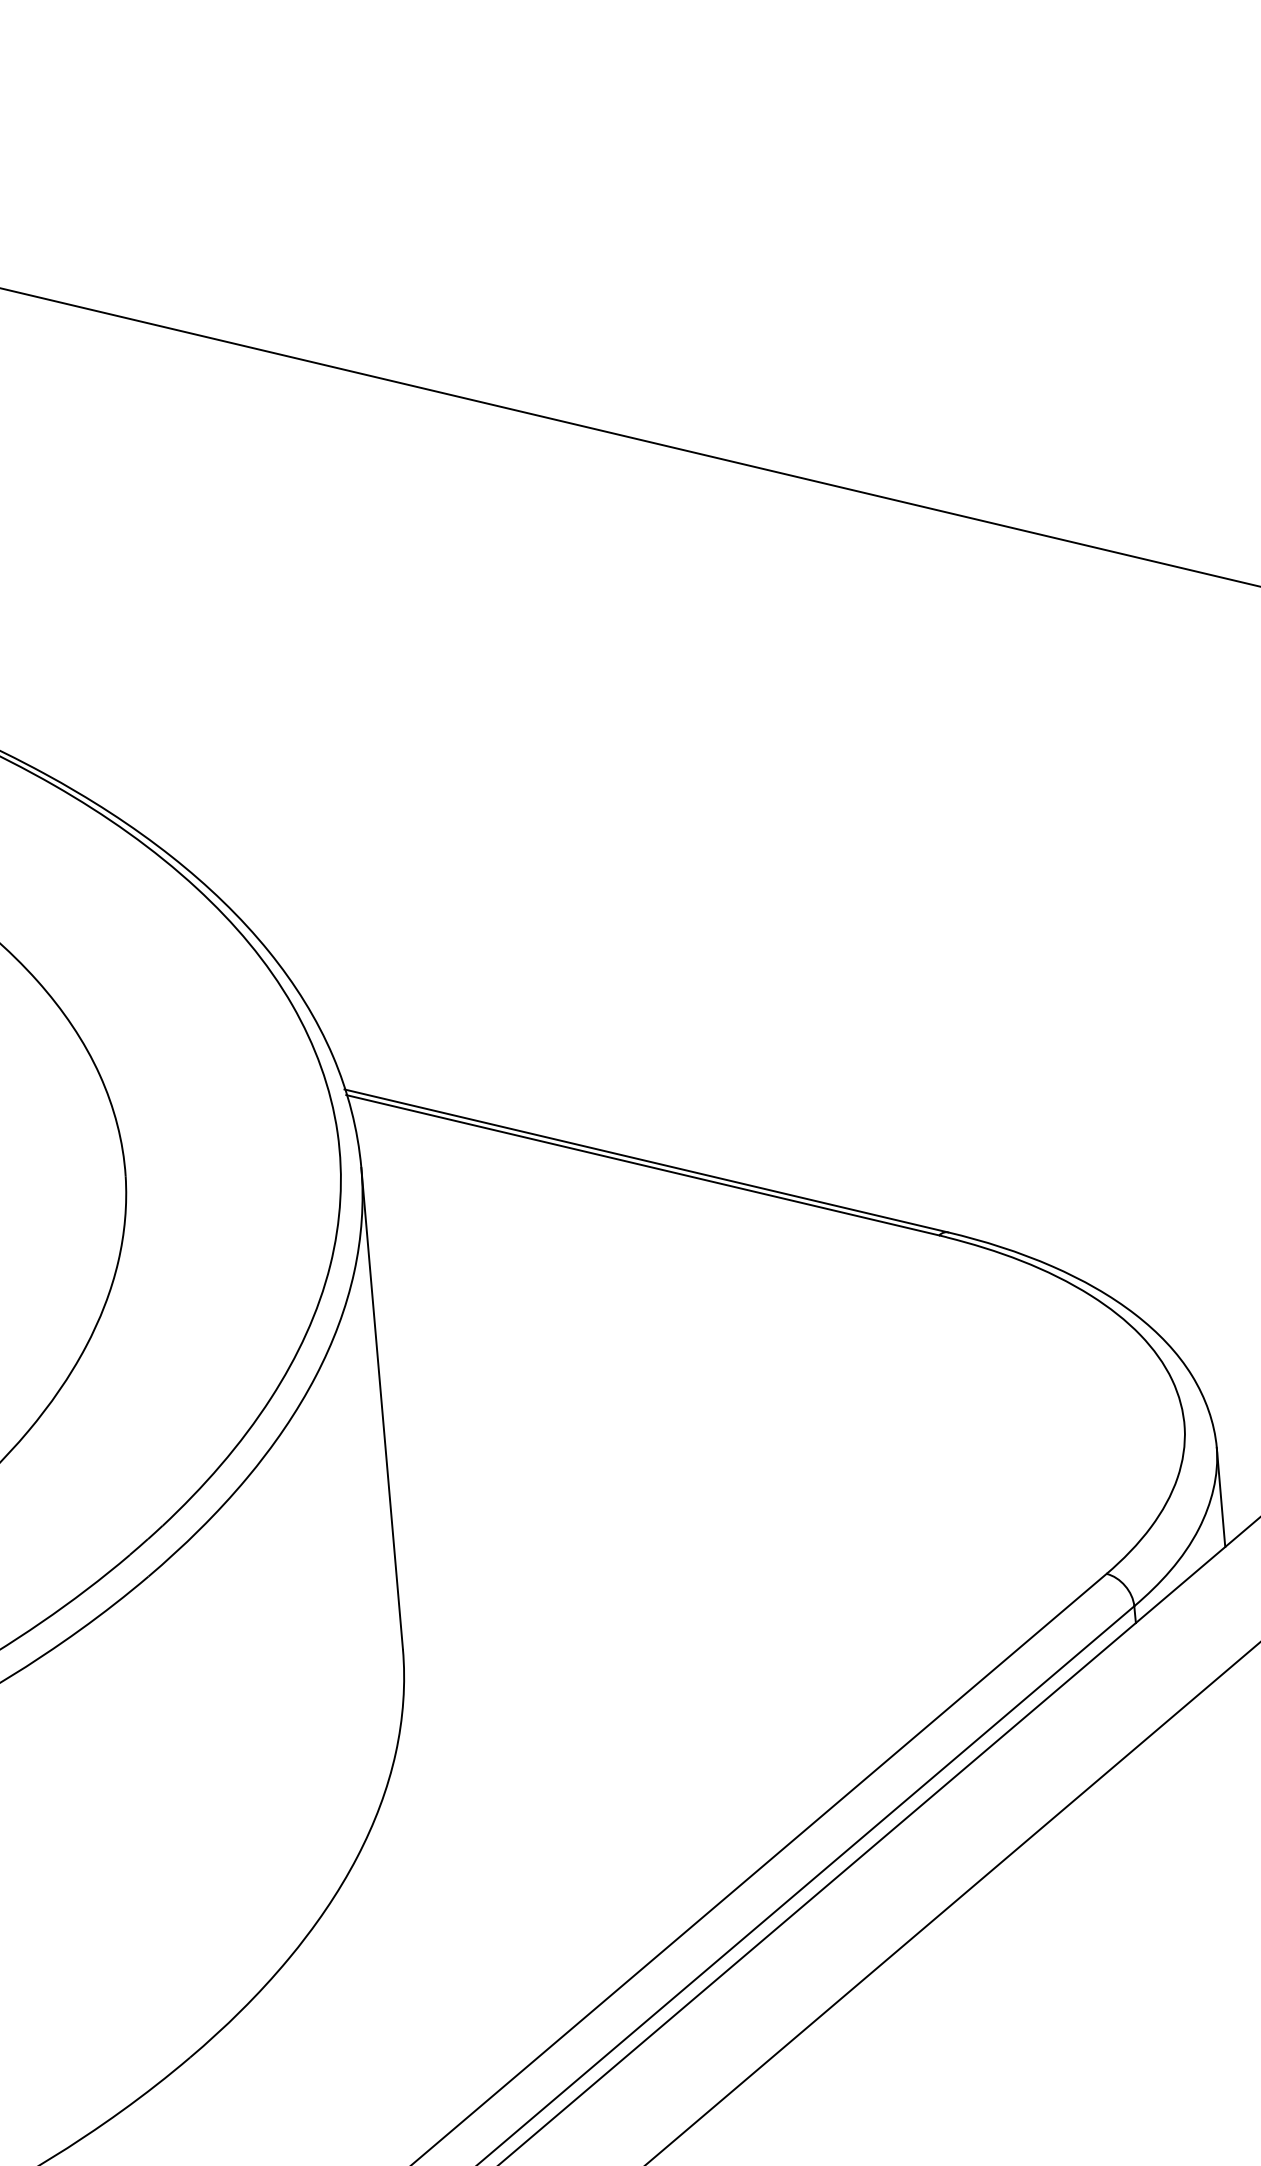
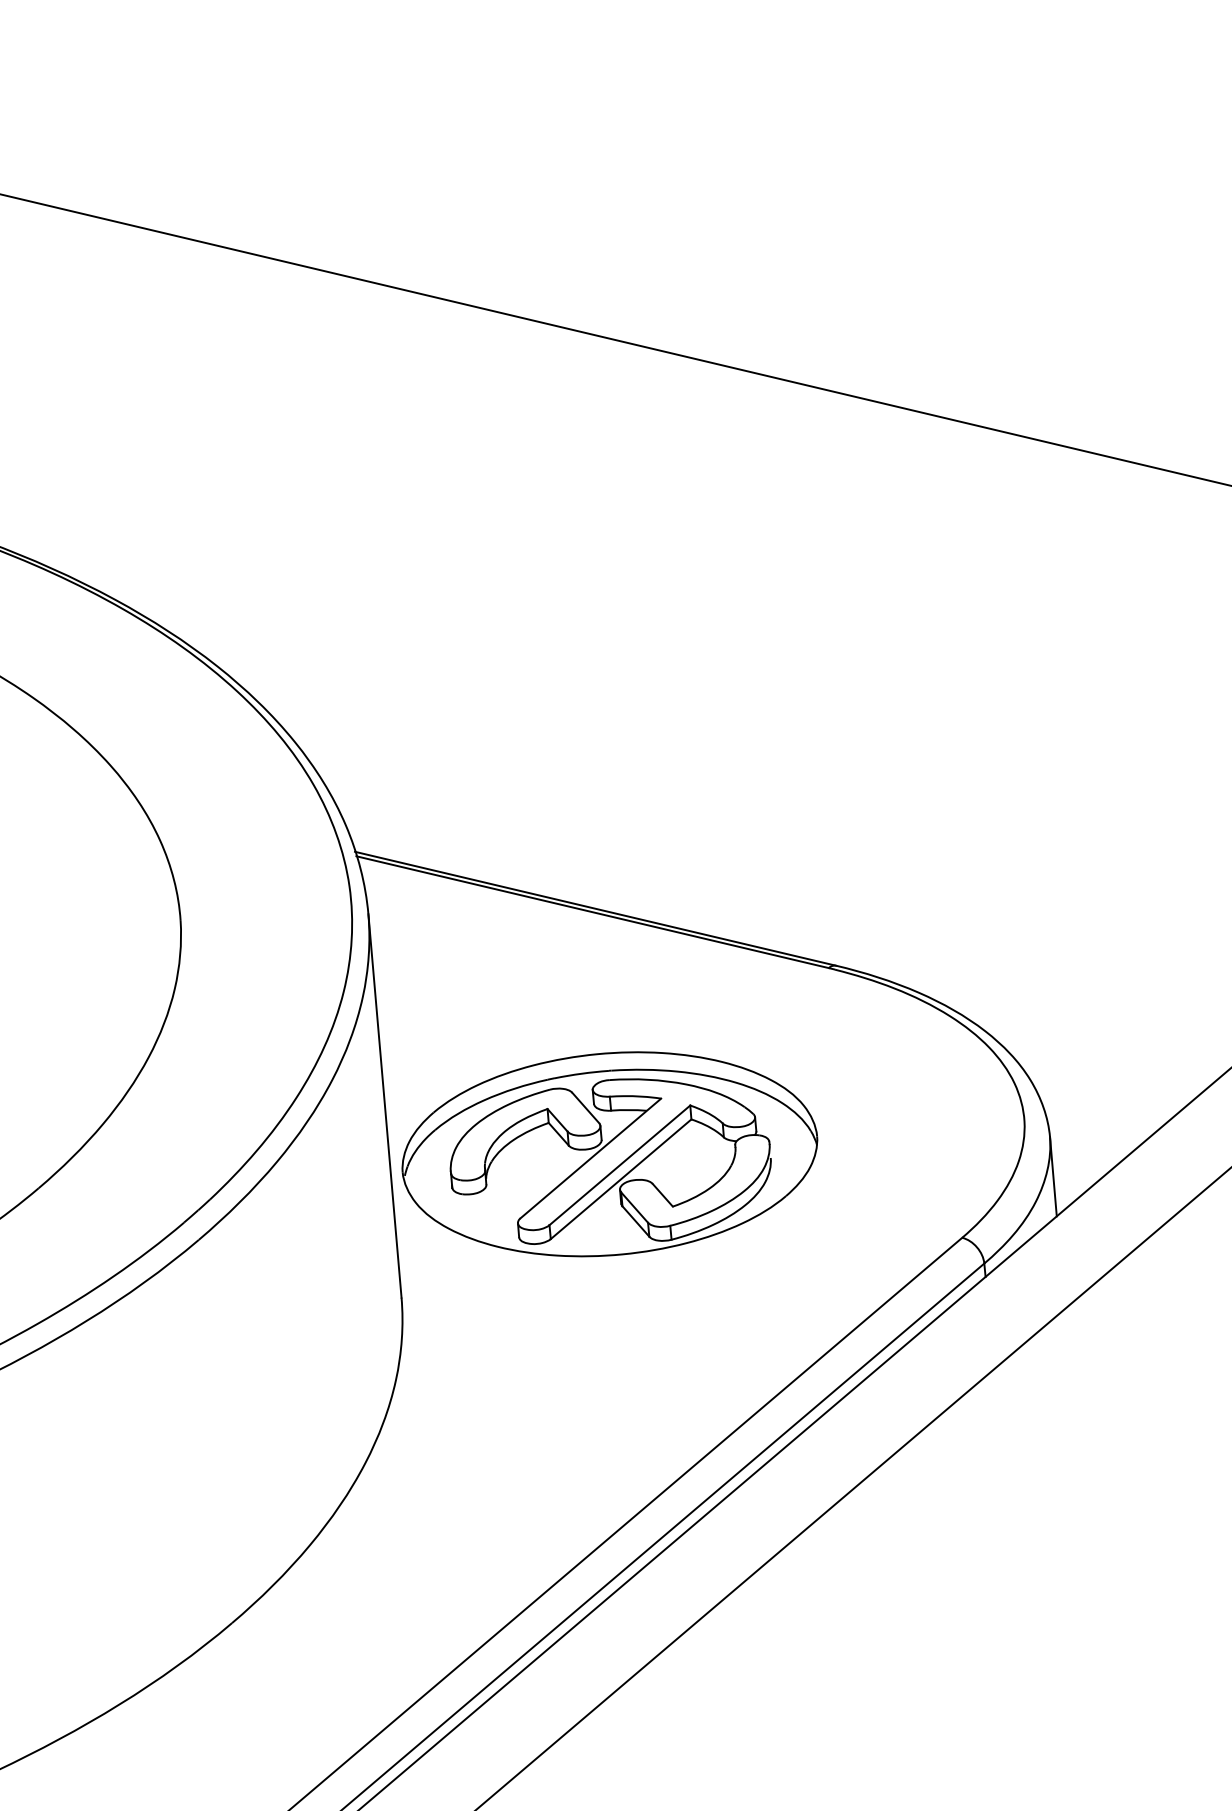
part: (663, 1469) -> (609, 1154), added

